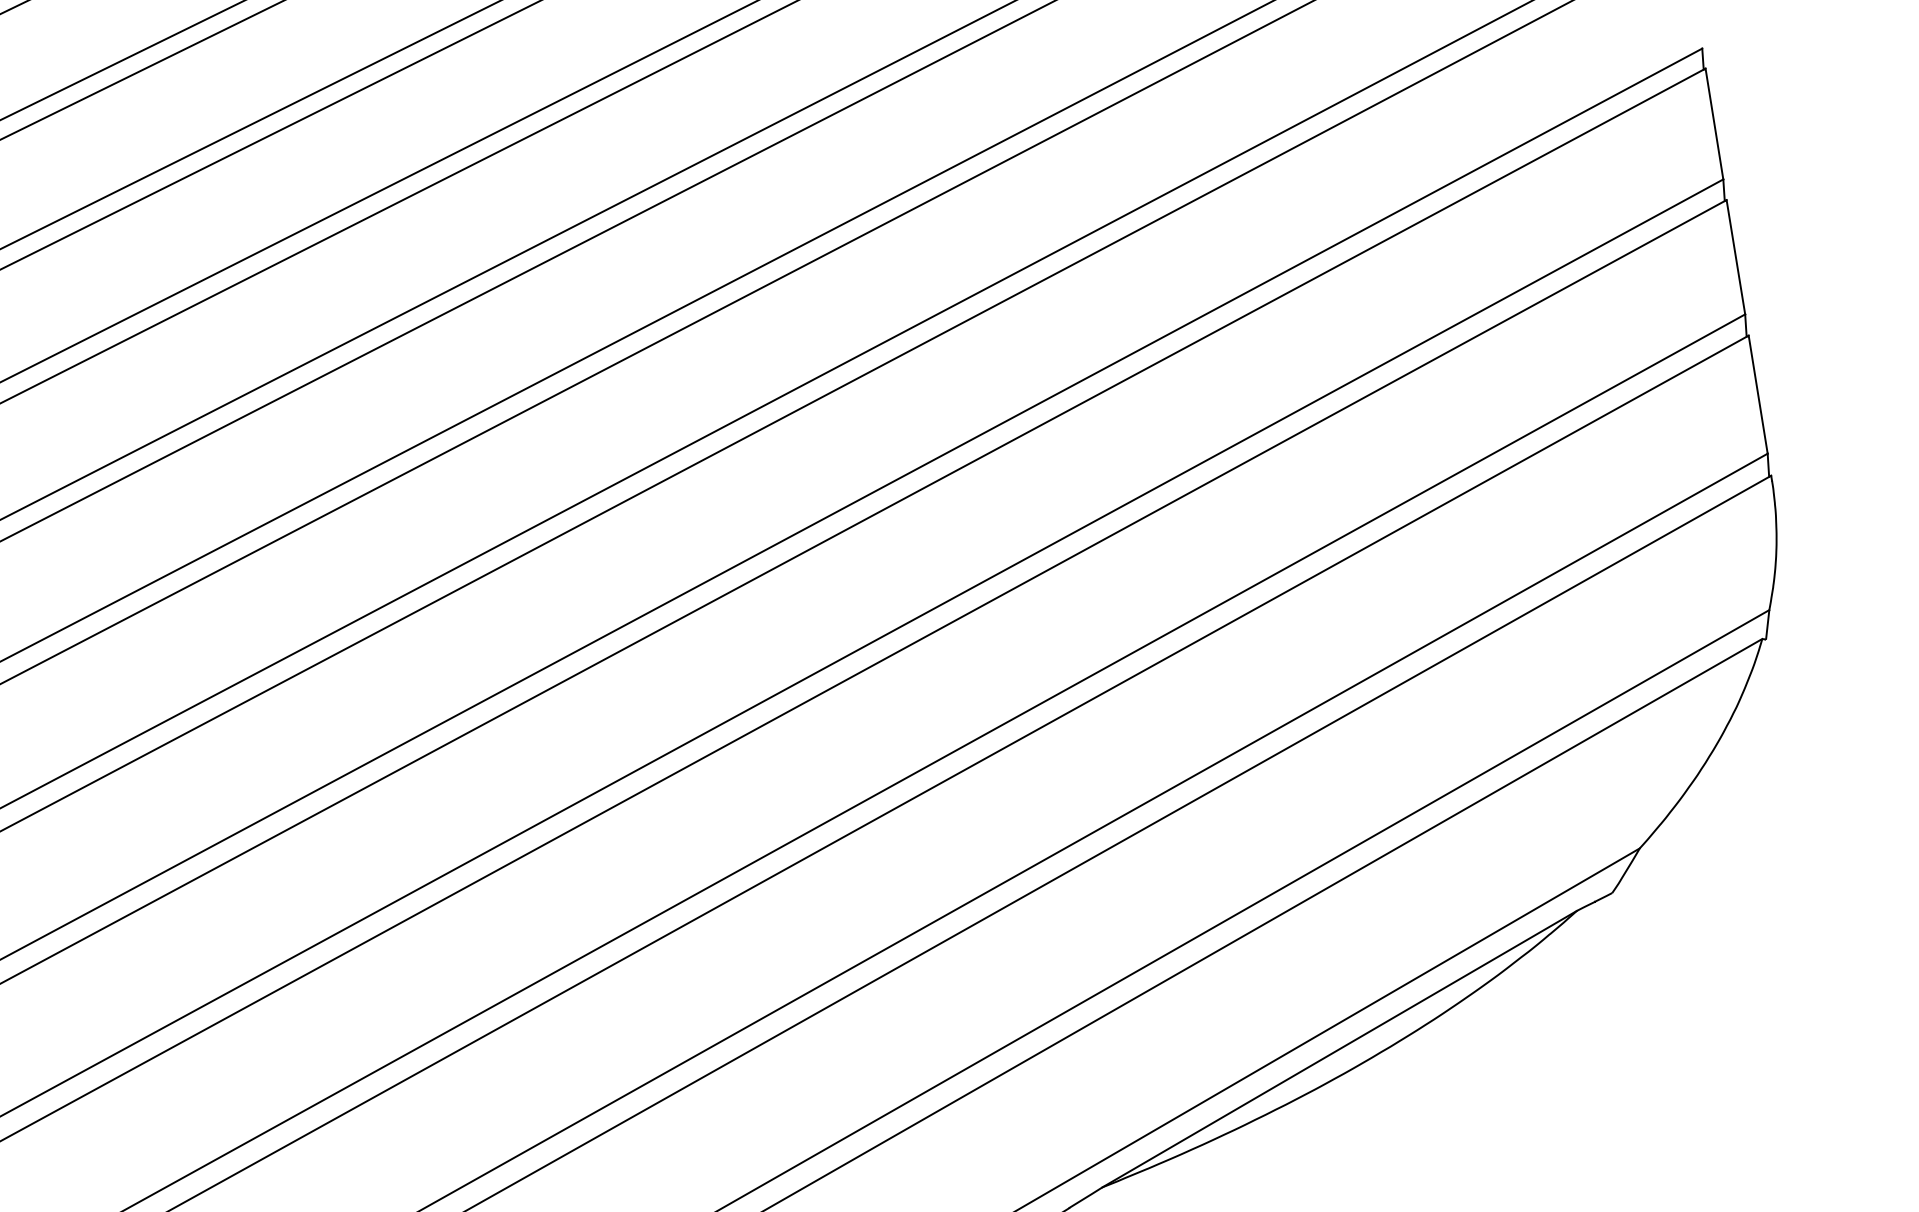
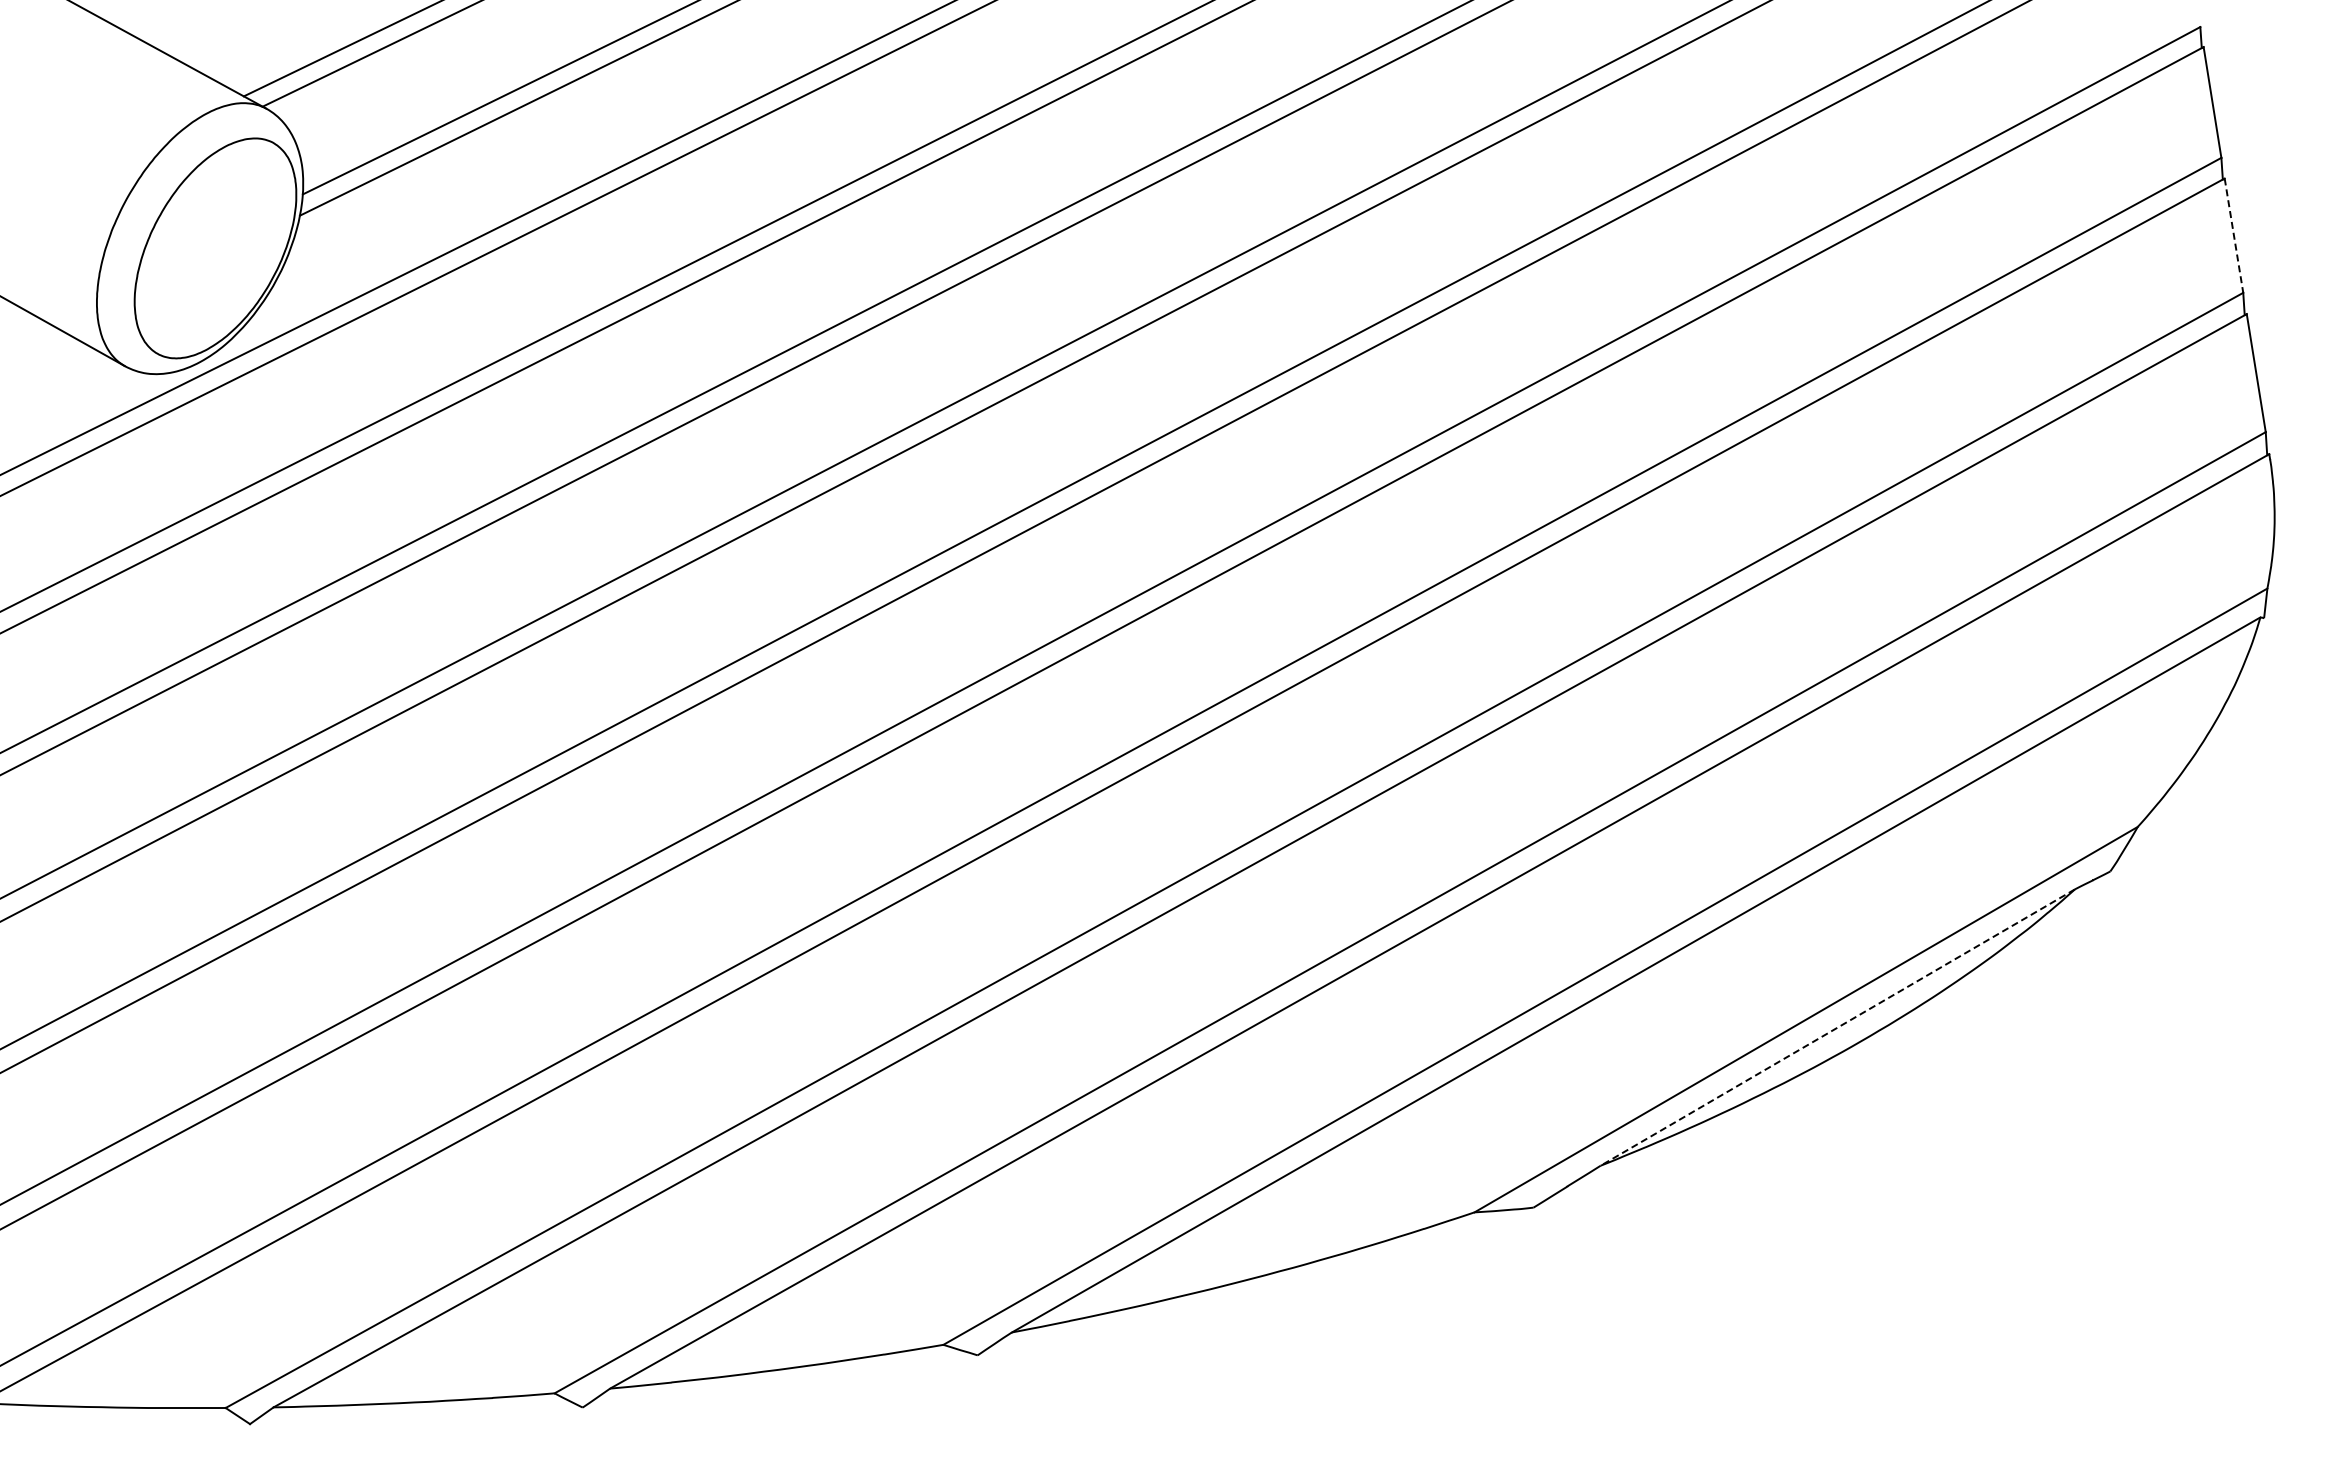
line: (1735, 257) -> (2233, 235), solid -> dashed
line: (1339, 1049) -> (1837, 1027), solid -> dashed

